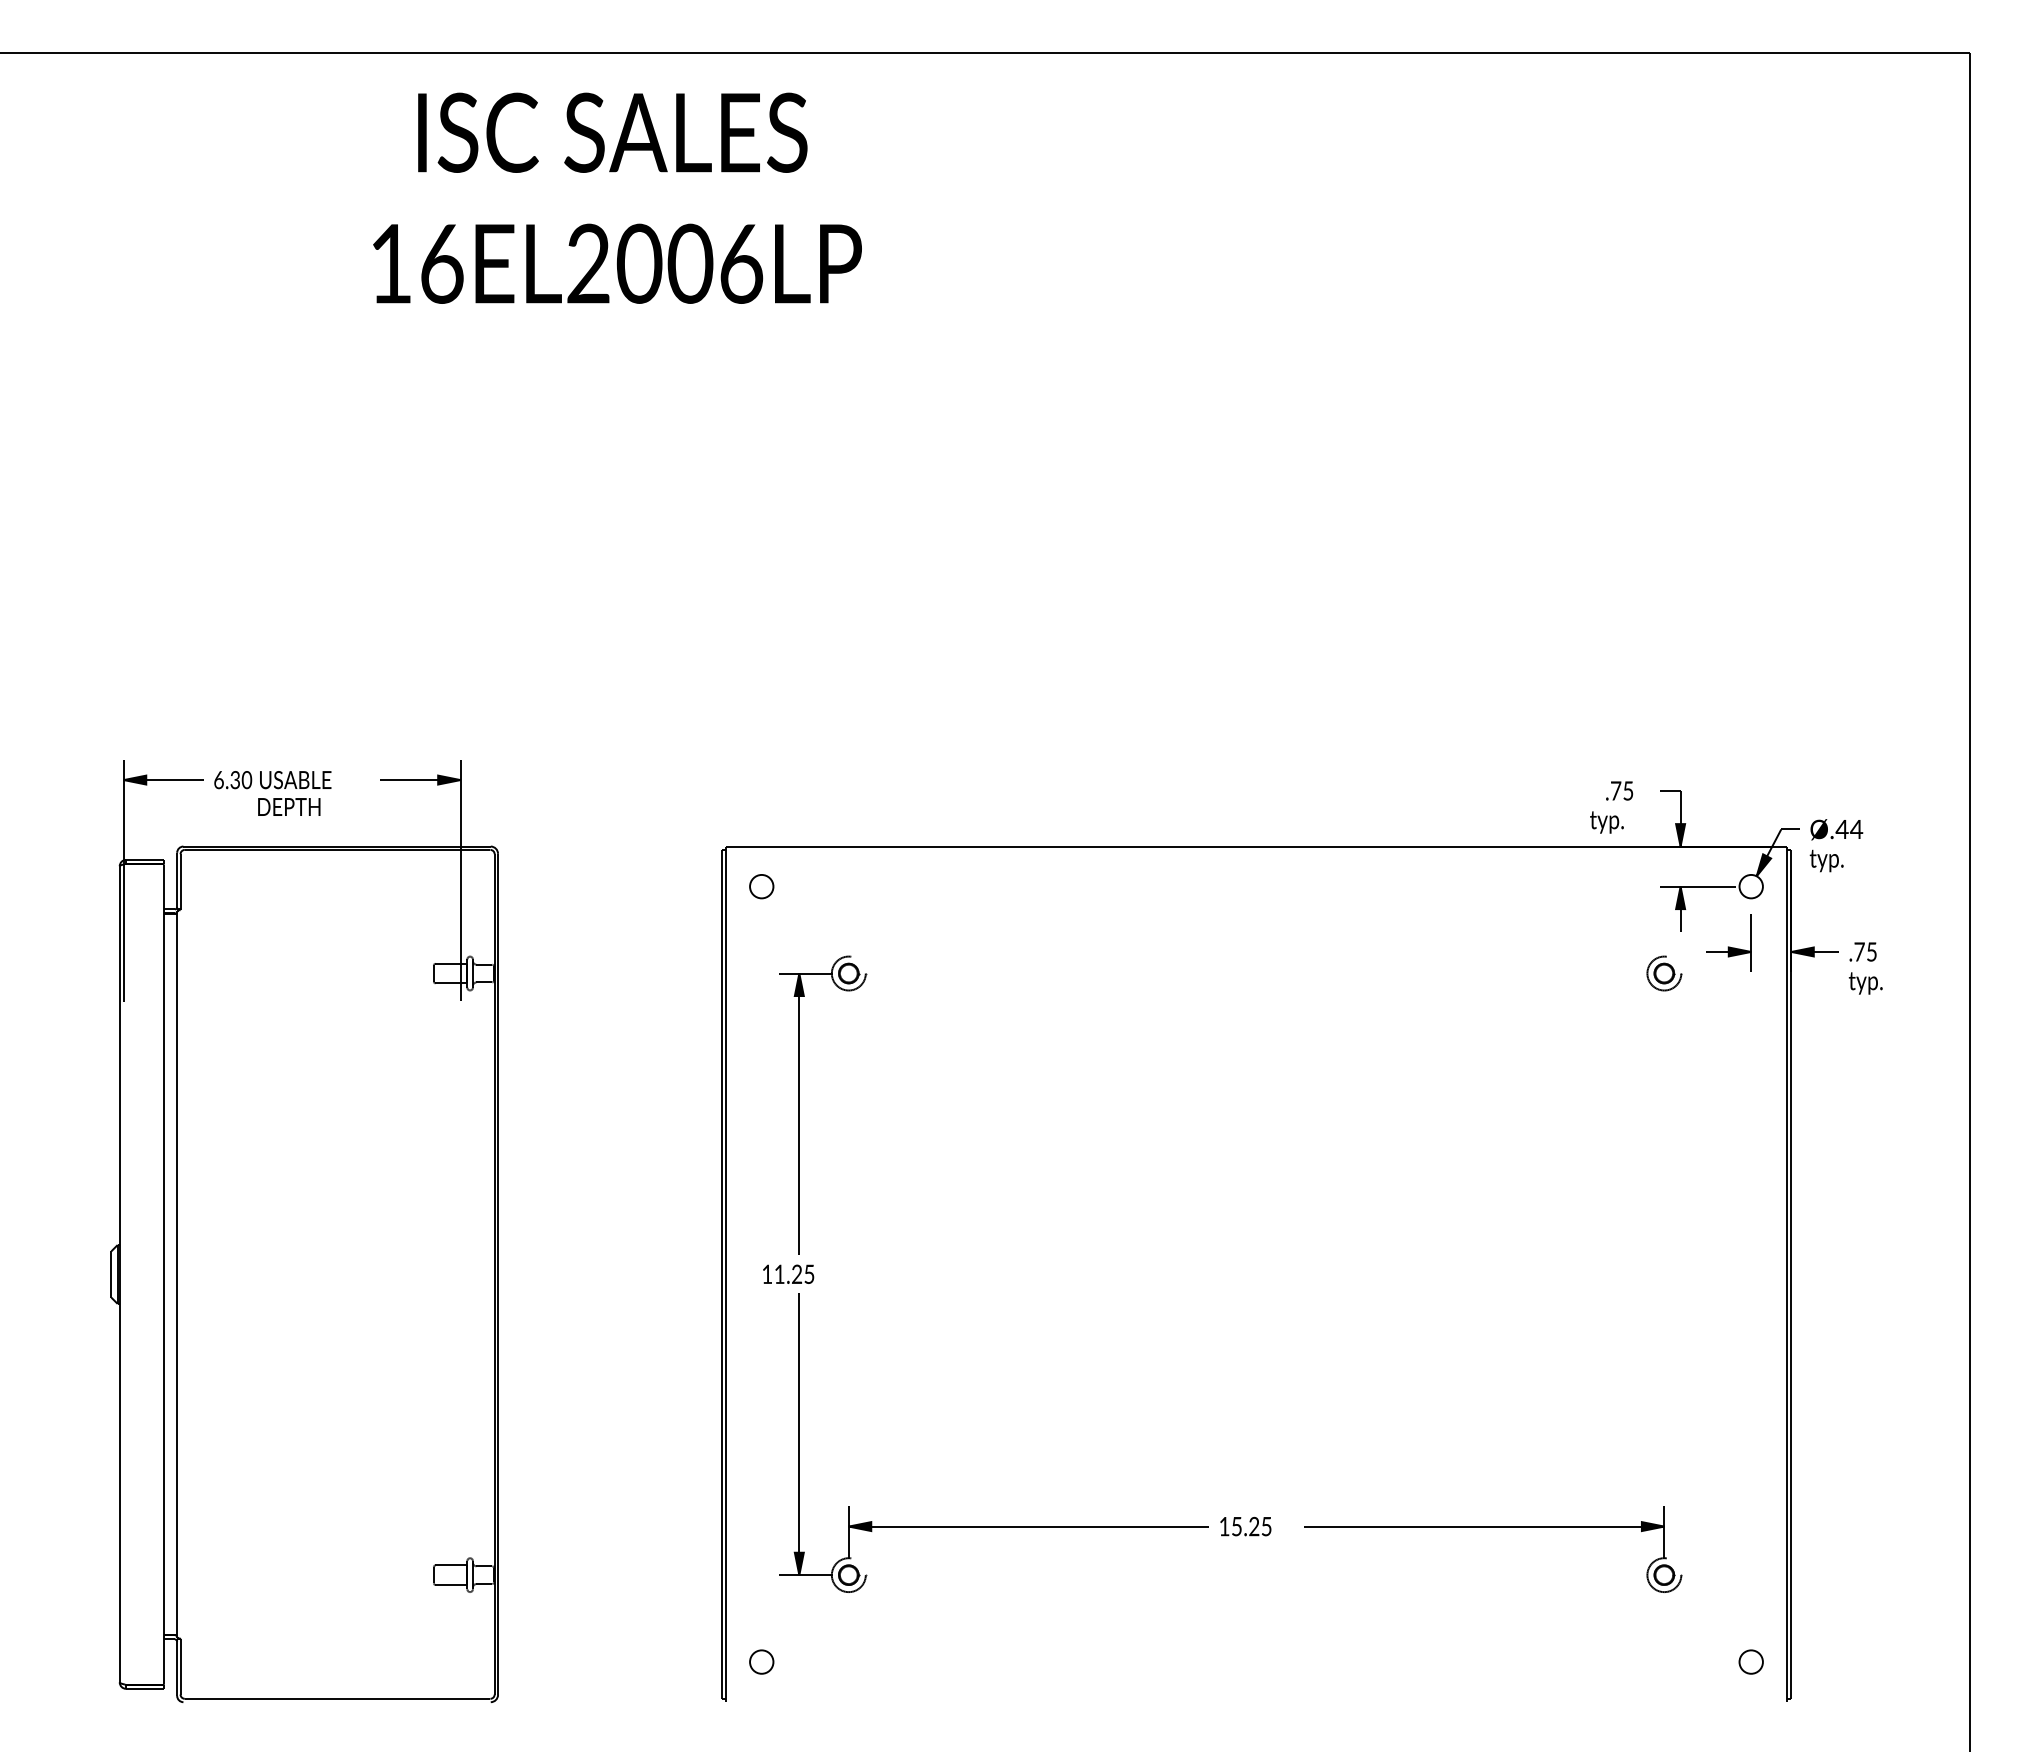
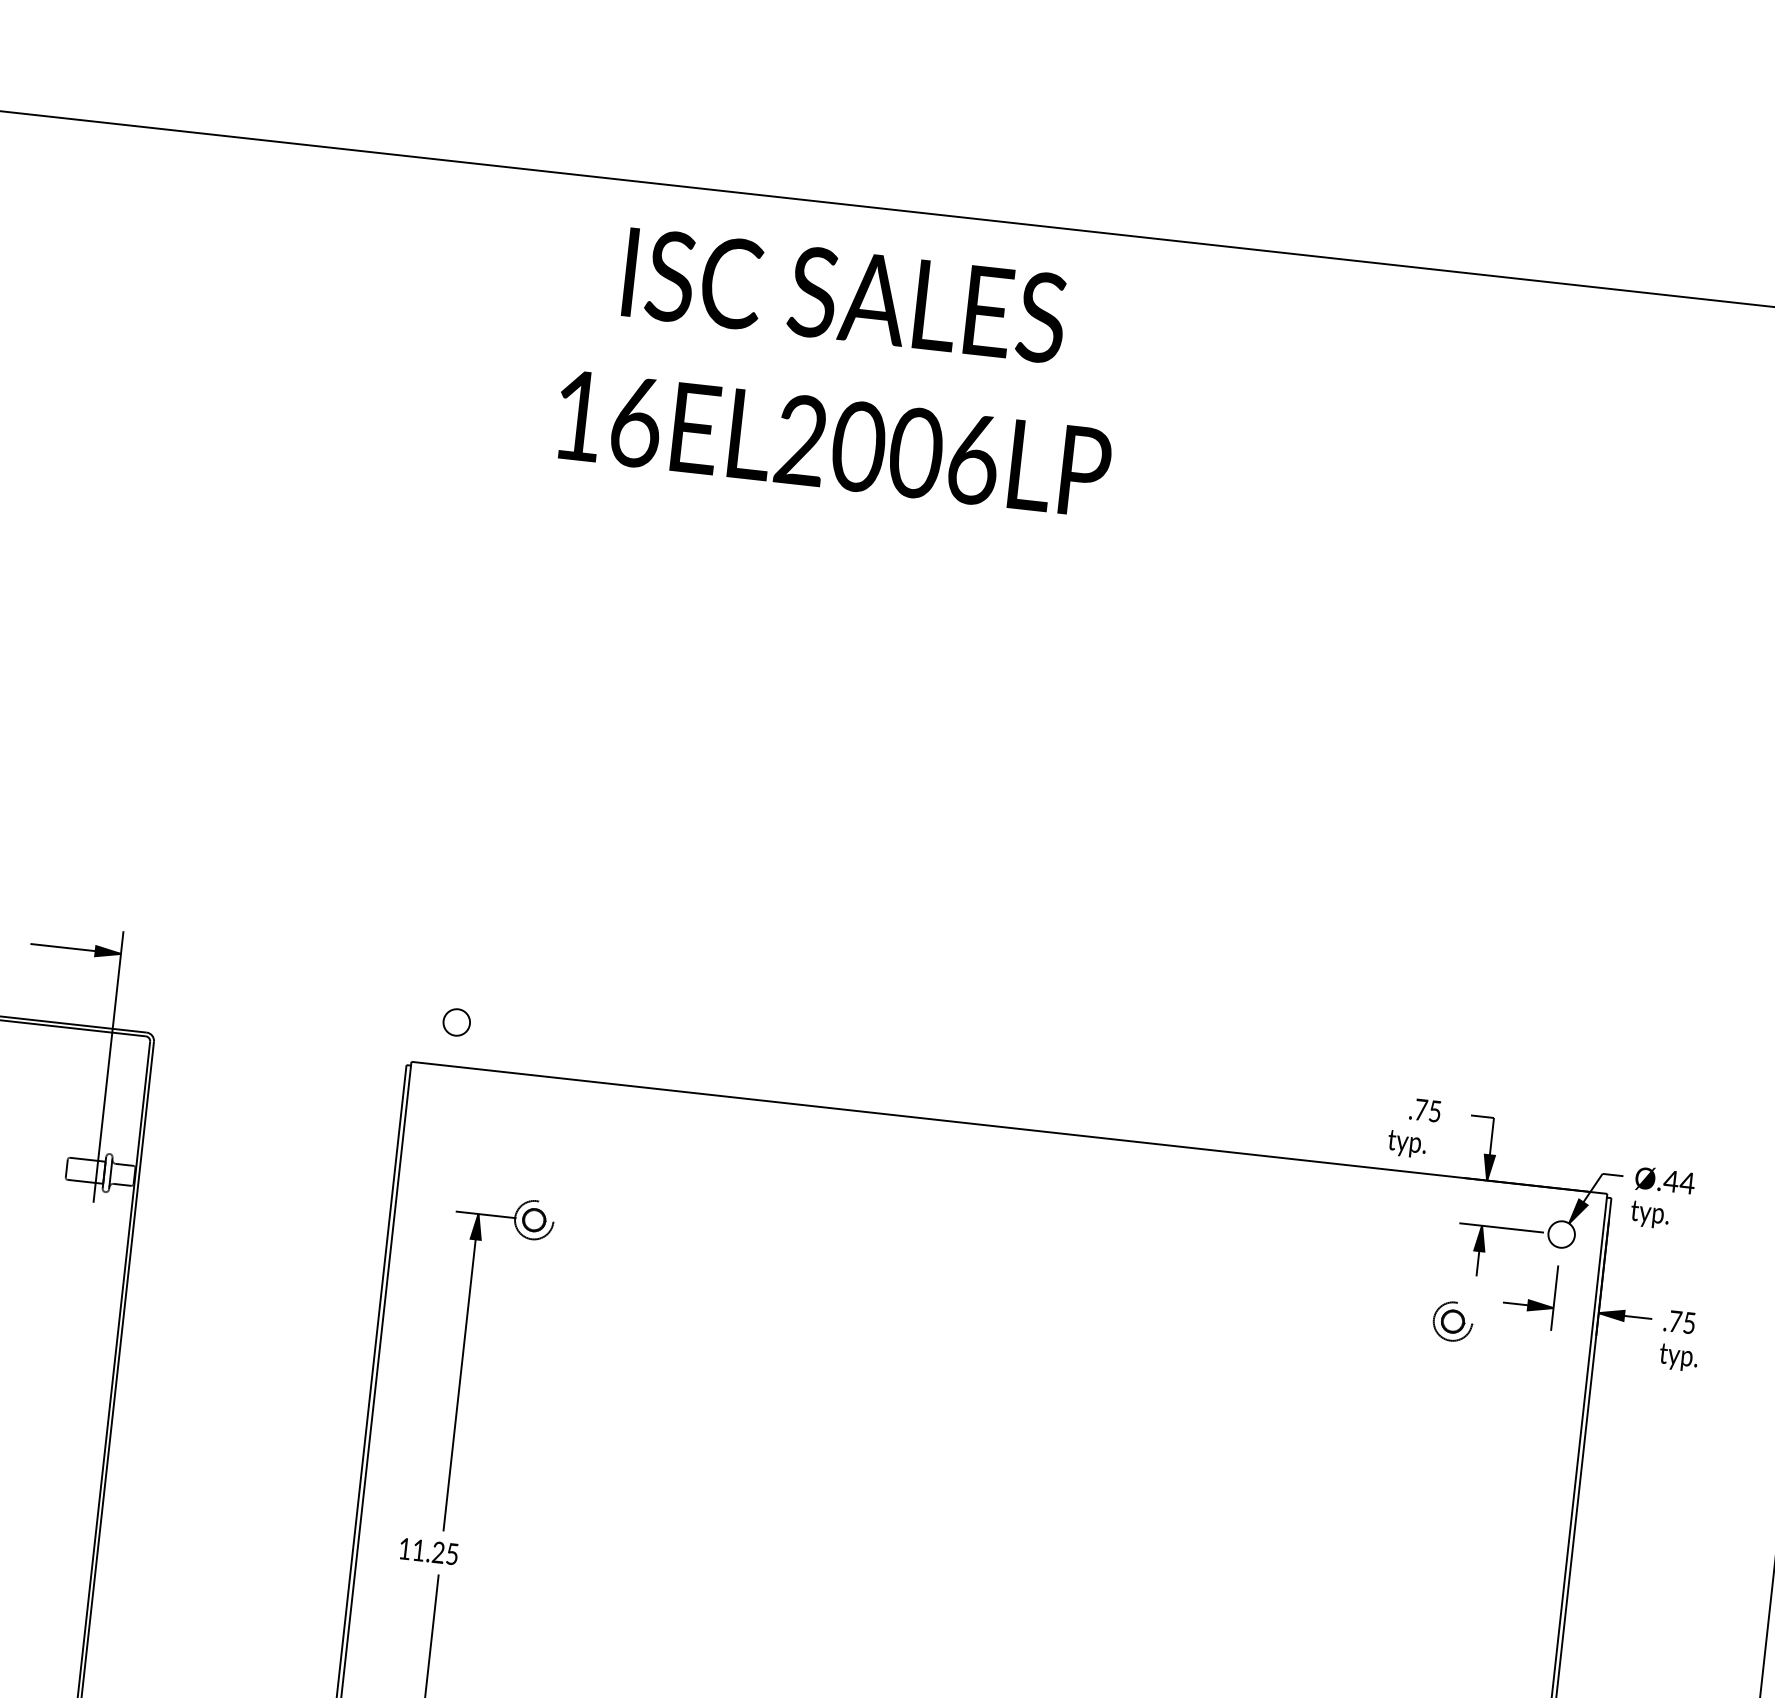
text: (617, 197) -> (842, 369), moved
part: (761, 886) -> (456, 1022), moved

